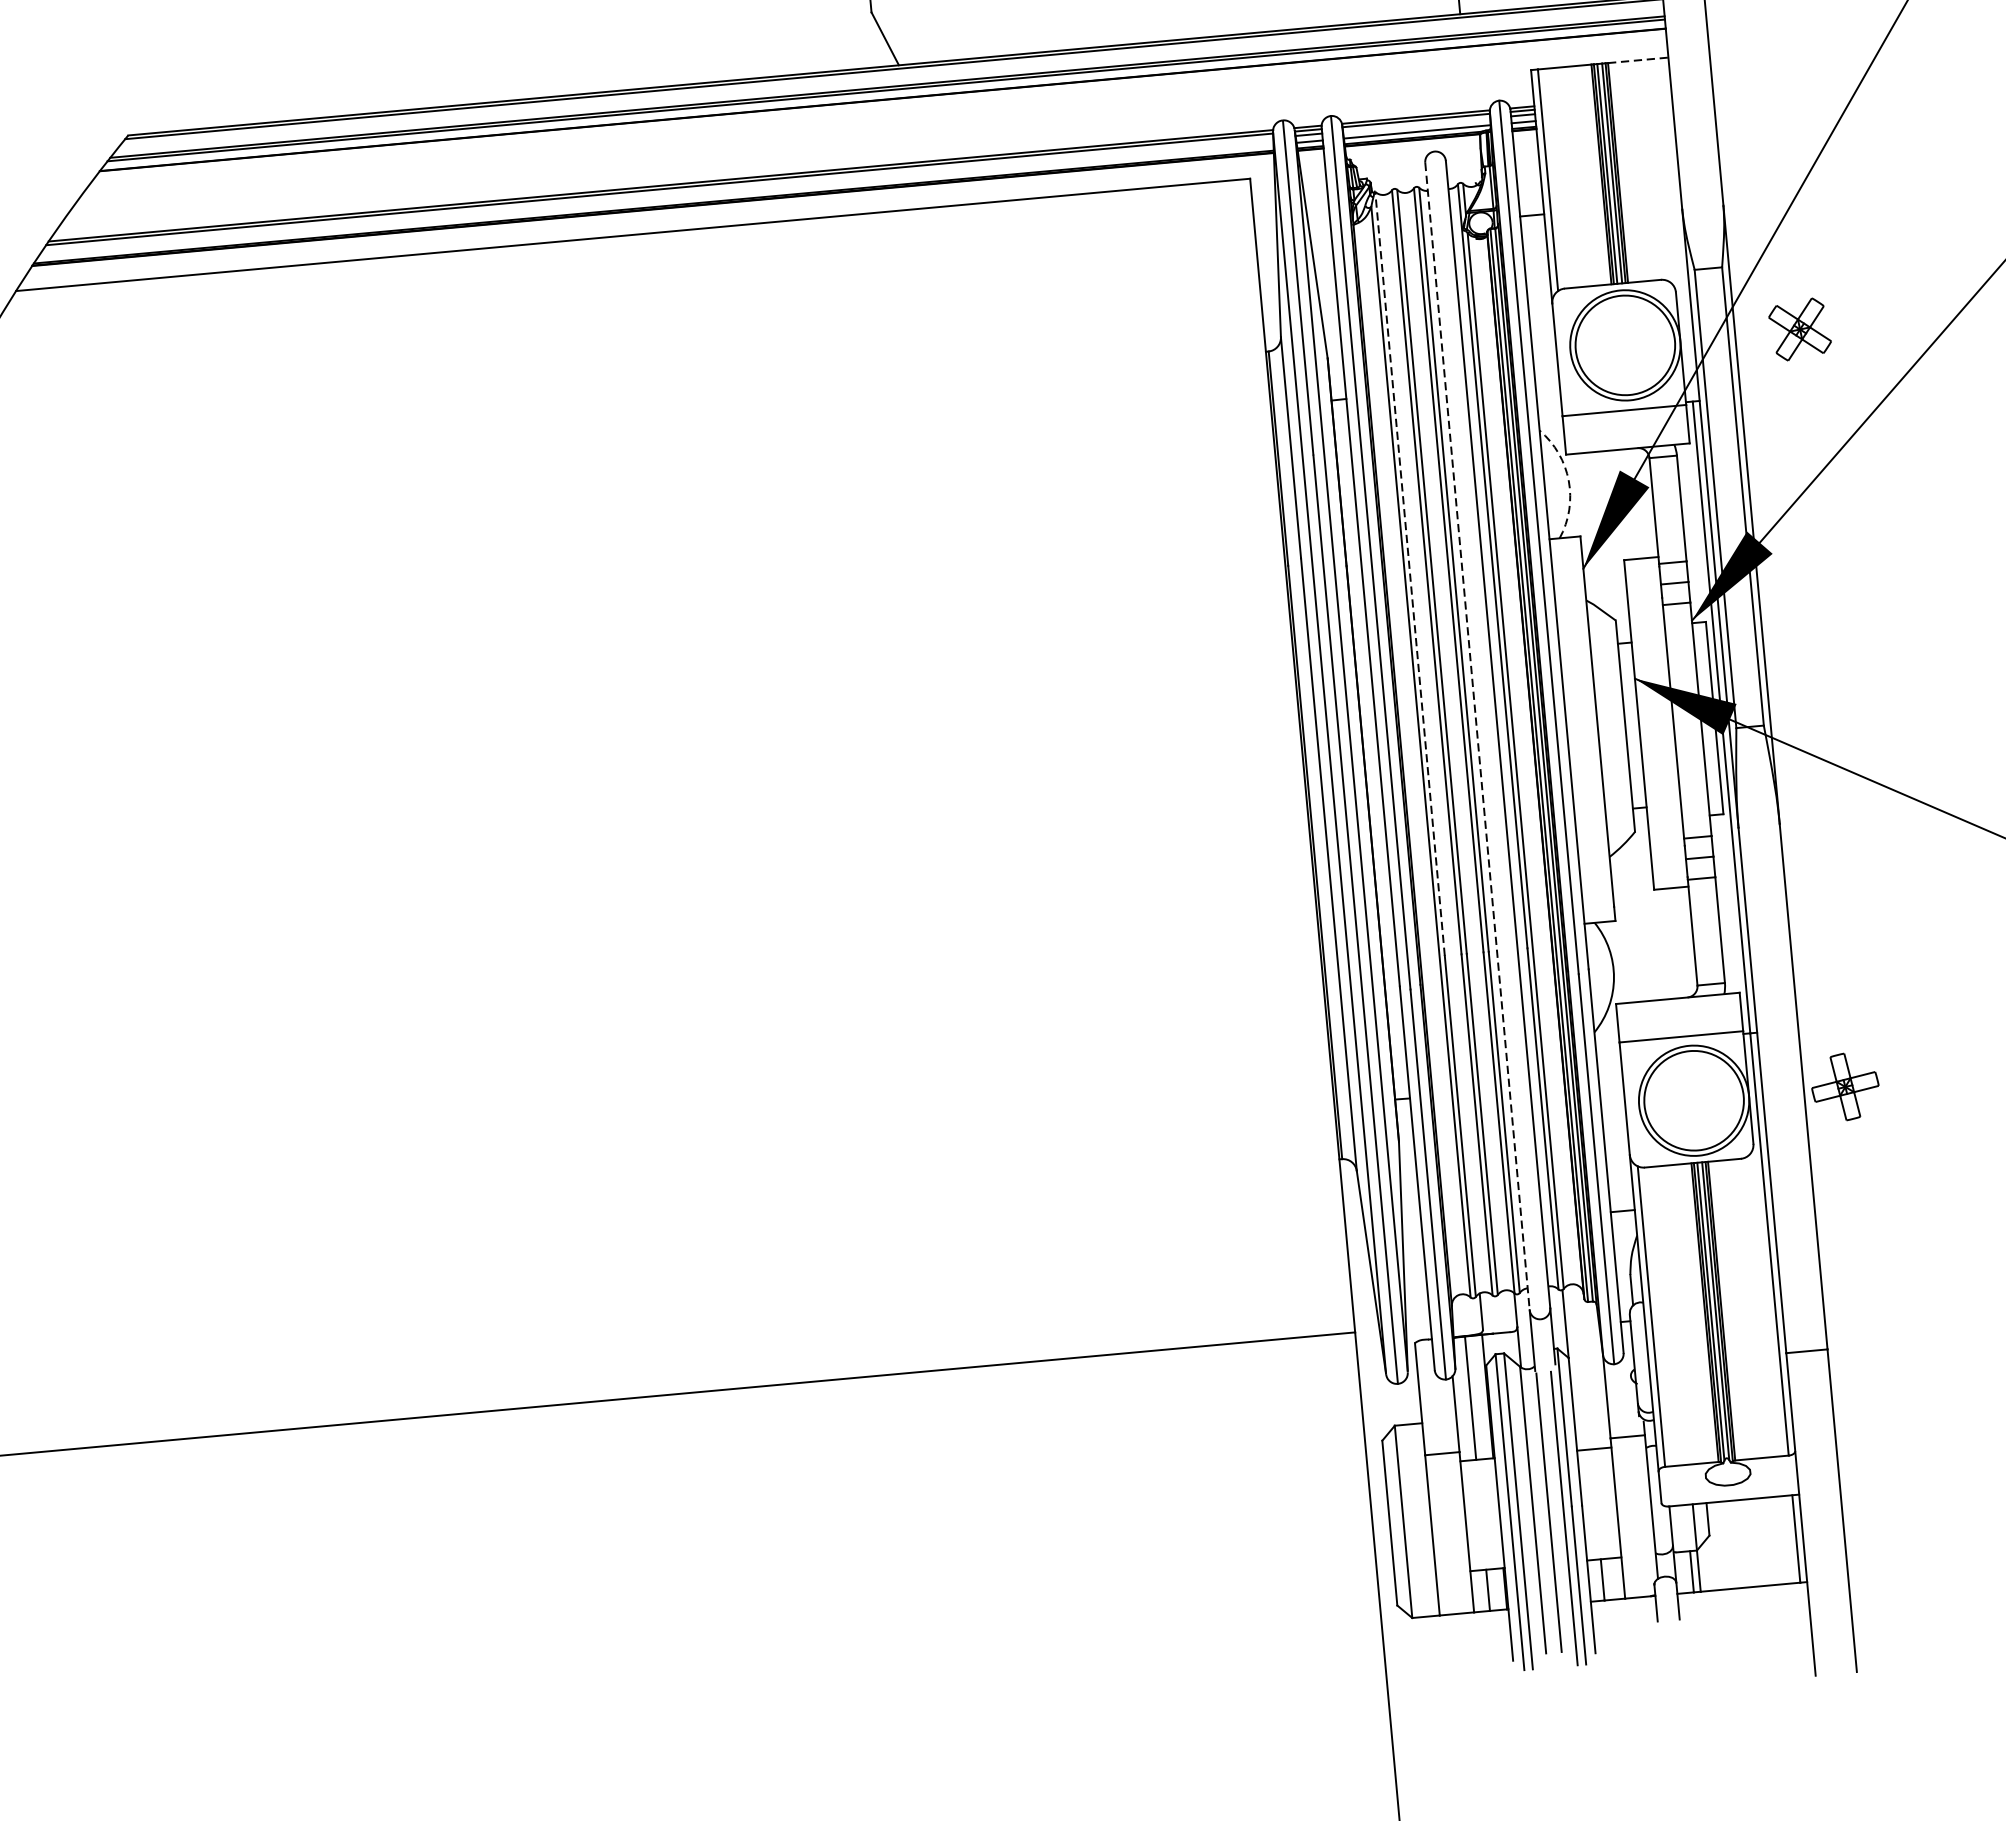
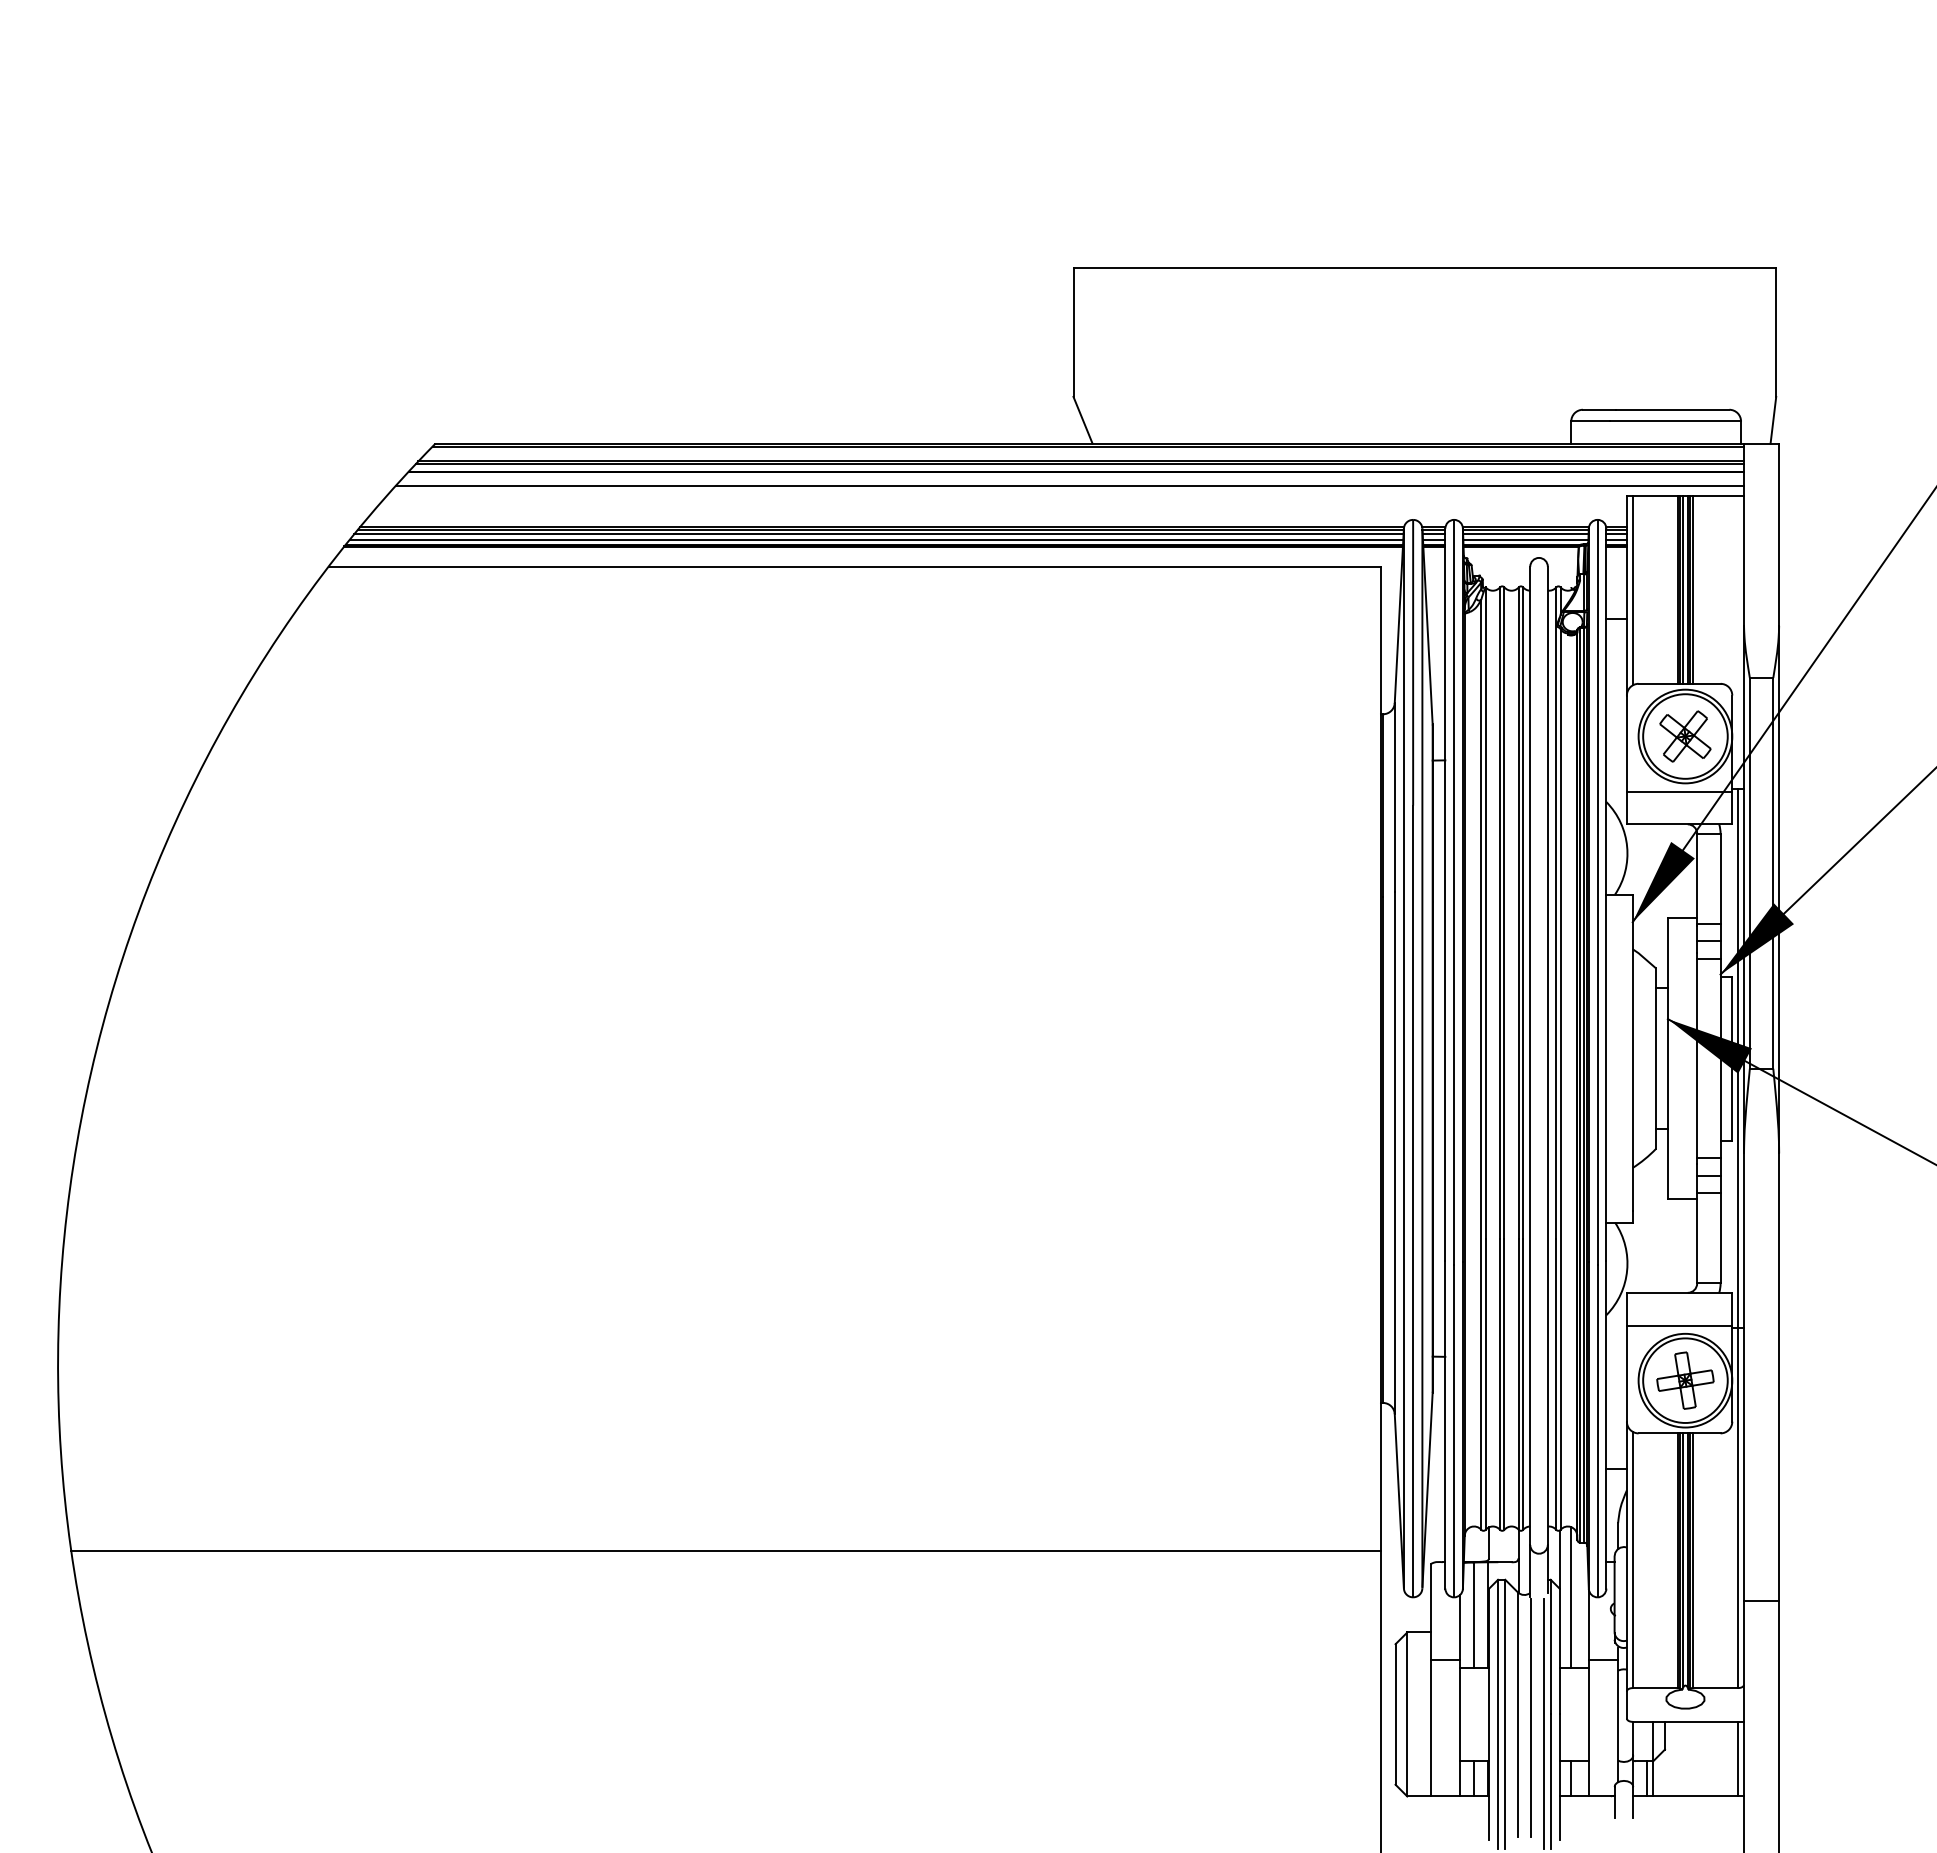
line: (1638, 60) -> (1718, 496), dashed -> solid
line: (876, 116) -> (1069, 485), added
line: (1416, 125) -> (1525, 534), added
line: (657, 194) -> (878, 534), added
line: (655, 200) -> (876, 539), added
part: (1800, 329) -> (1685, 736), moved
arc: (1569, 480) -> (1627, 846), dashed -> solid
line: (1409, 574) -> (1485, 913), dashed -> solid
line: (1477, 737) -> (1530, 1056), dashed -> solid
part: (1845, 1086) -> (1685, 1380), moved
line: (1583, 1367) -> (1571, 1597), added

